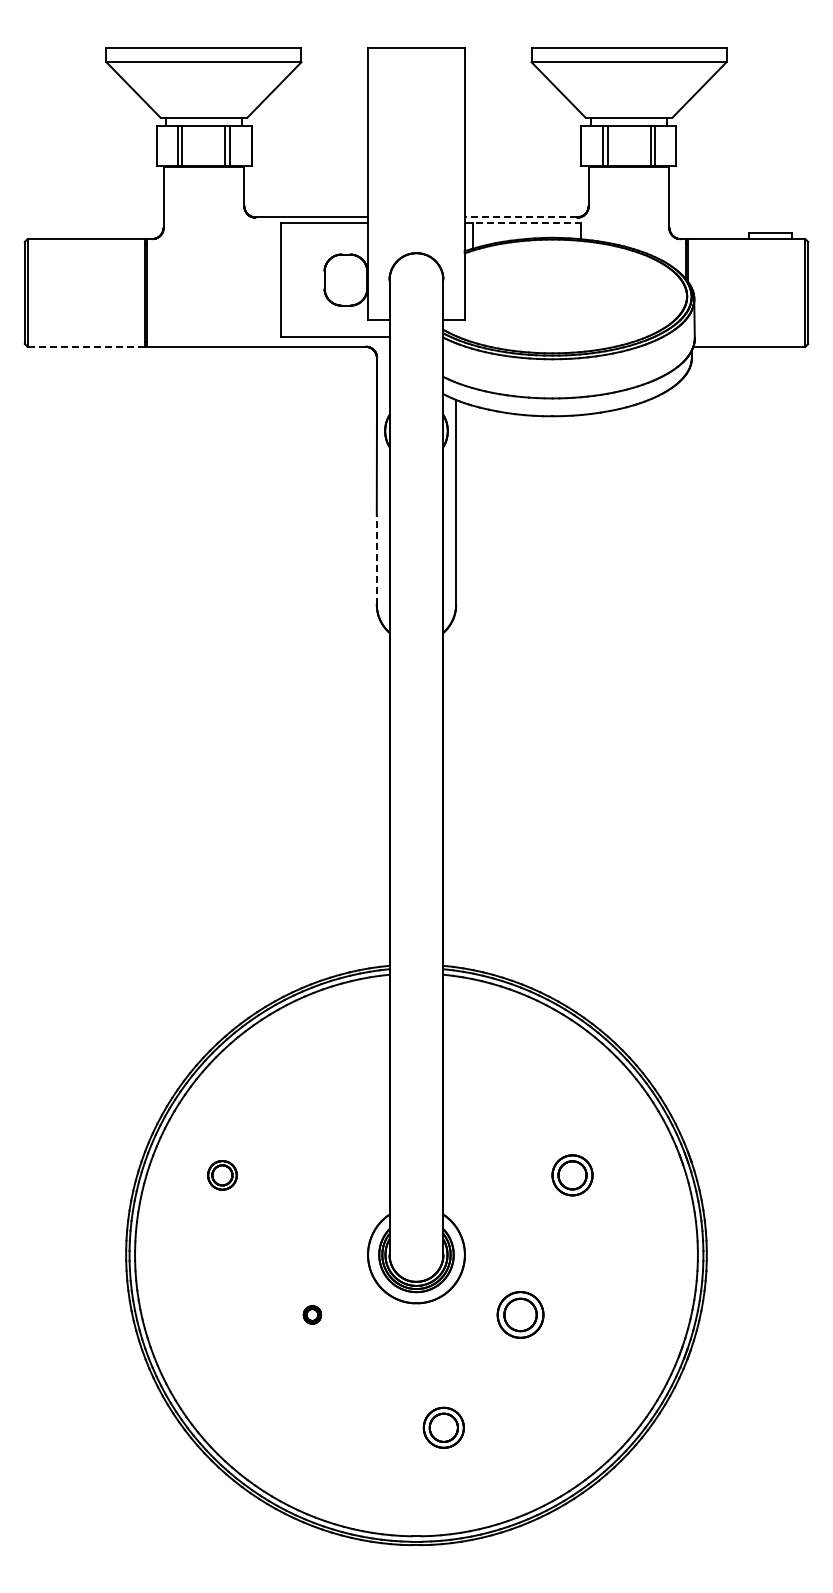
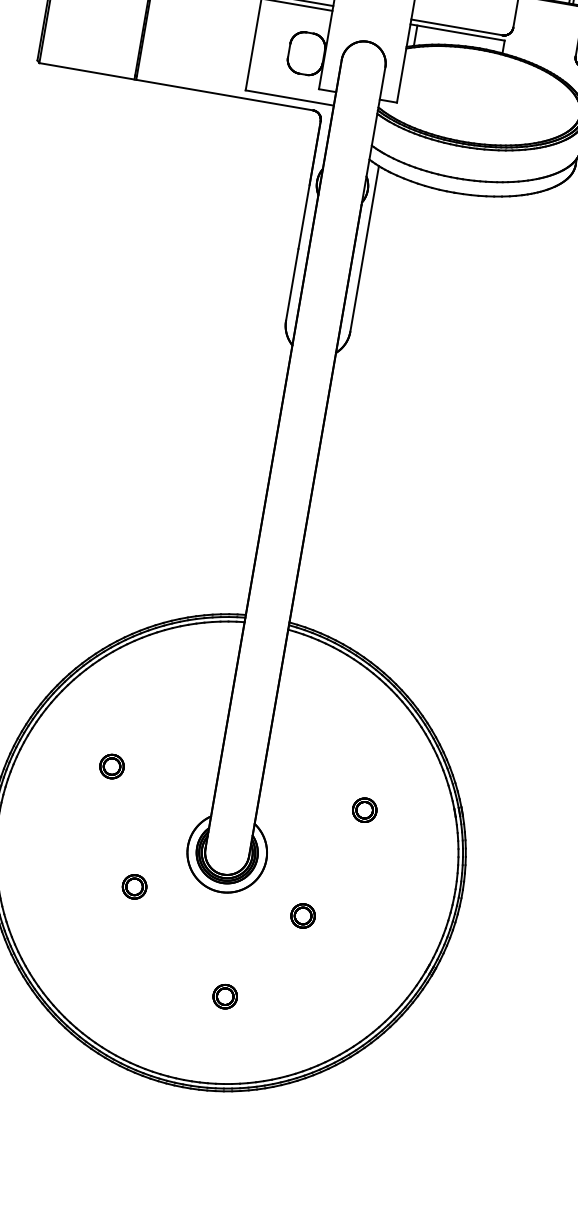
line: (520, 217) -> (456, 27), dashed -> solid
line: (523, 223) -> (458, 32), dashed -> solid
line: (86, 346) -> (87, 71), dashed -> solid
line: (376, 559) -> (292, 284), dashed -> solid
part: (222, 1175) -> (112, 766), moved
part: (572, 1175) -> (364, 810), size x0.71
part: (312, 1314) -> (134, 886), size x1.67
part: (520, 1314) -> (303, 915), size x0.62
part: (443, 1427) -> (224, 996), size x0.71

